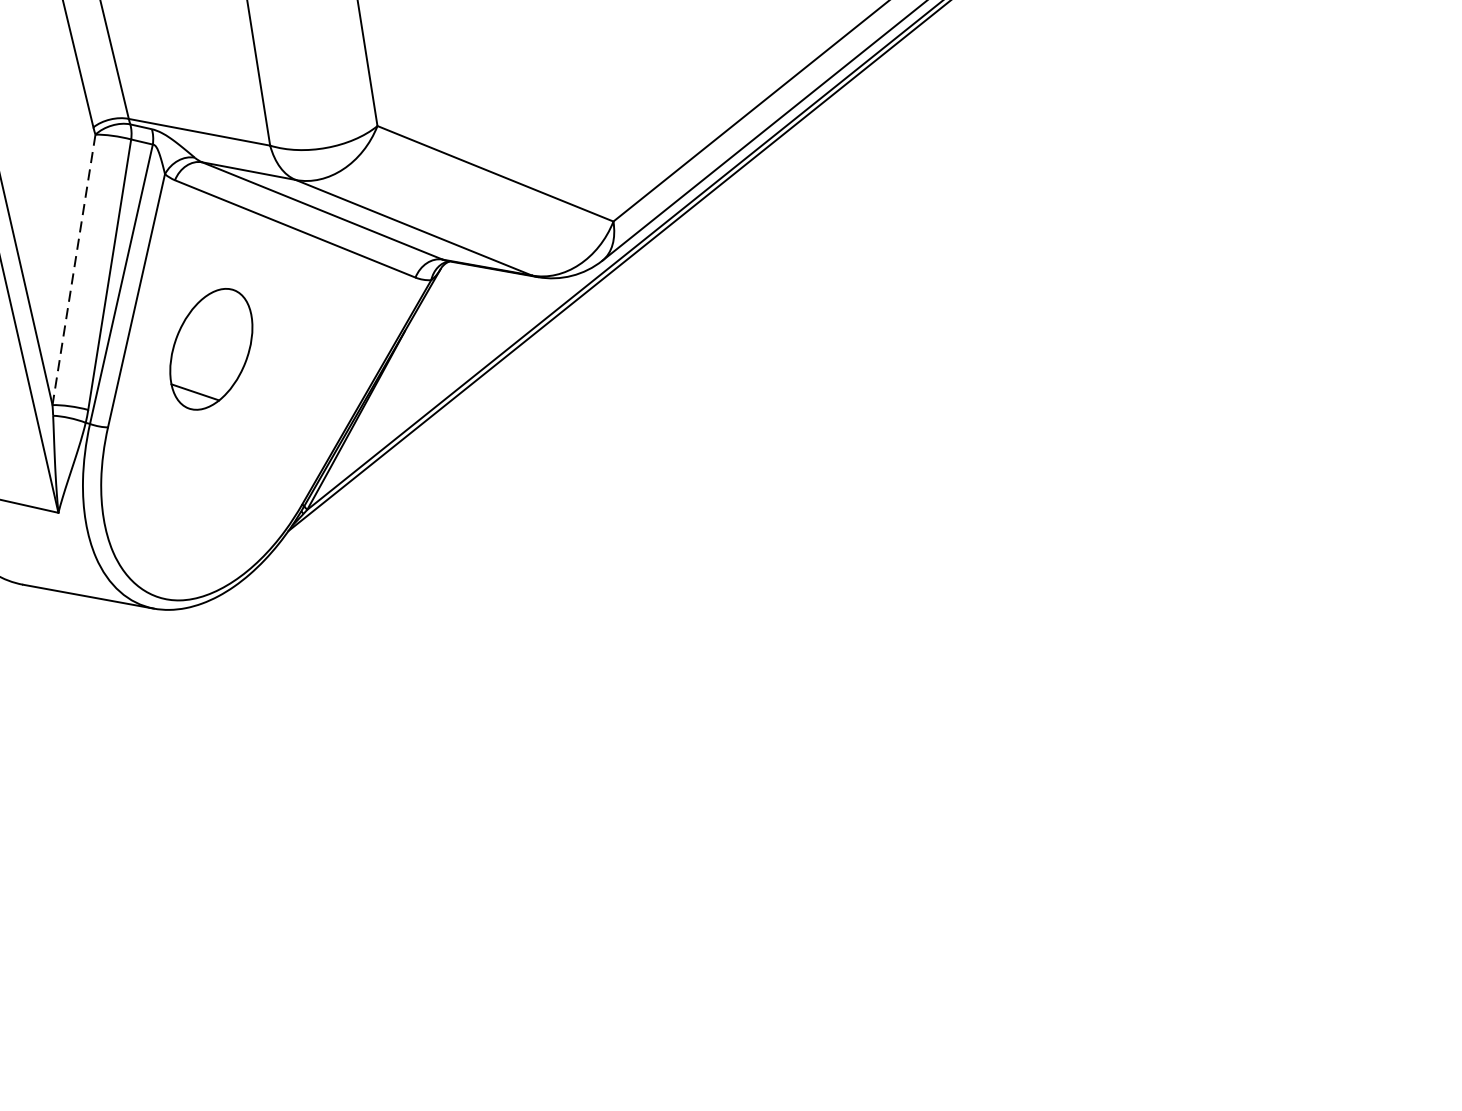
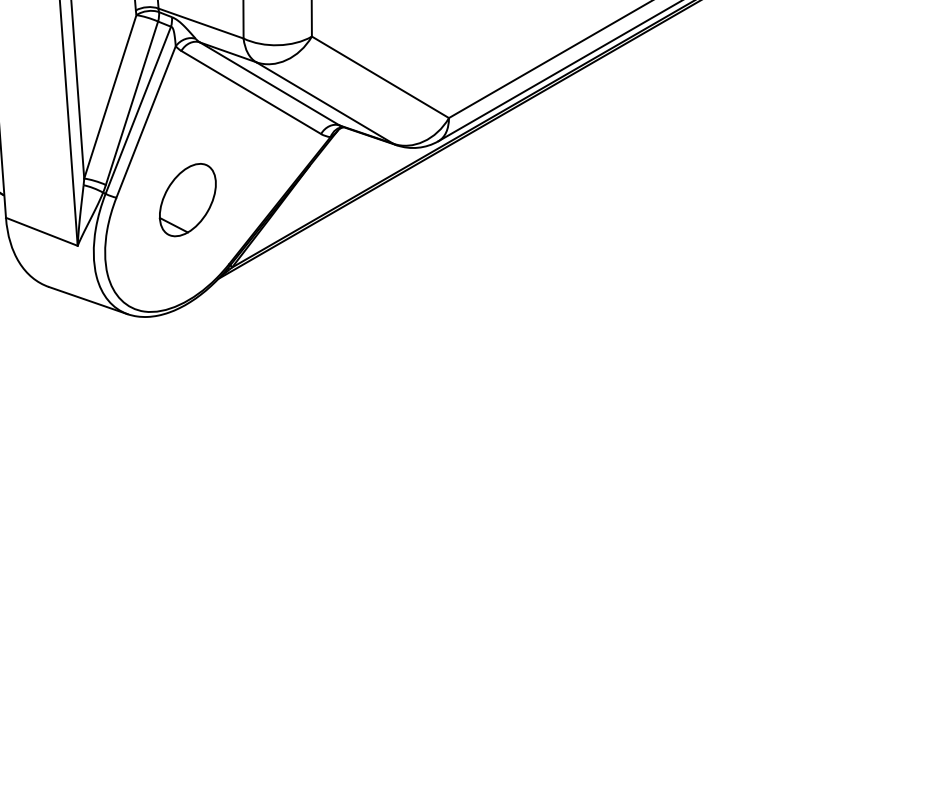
line: (74, 269) -> (110, 96), dashed -> solid
part: (210, 350) -> (187, 200), moved

